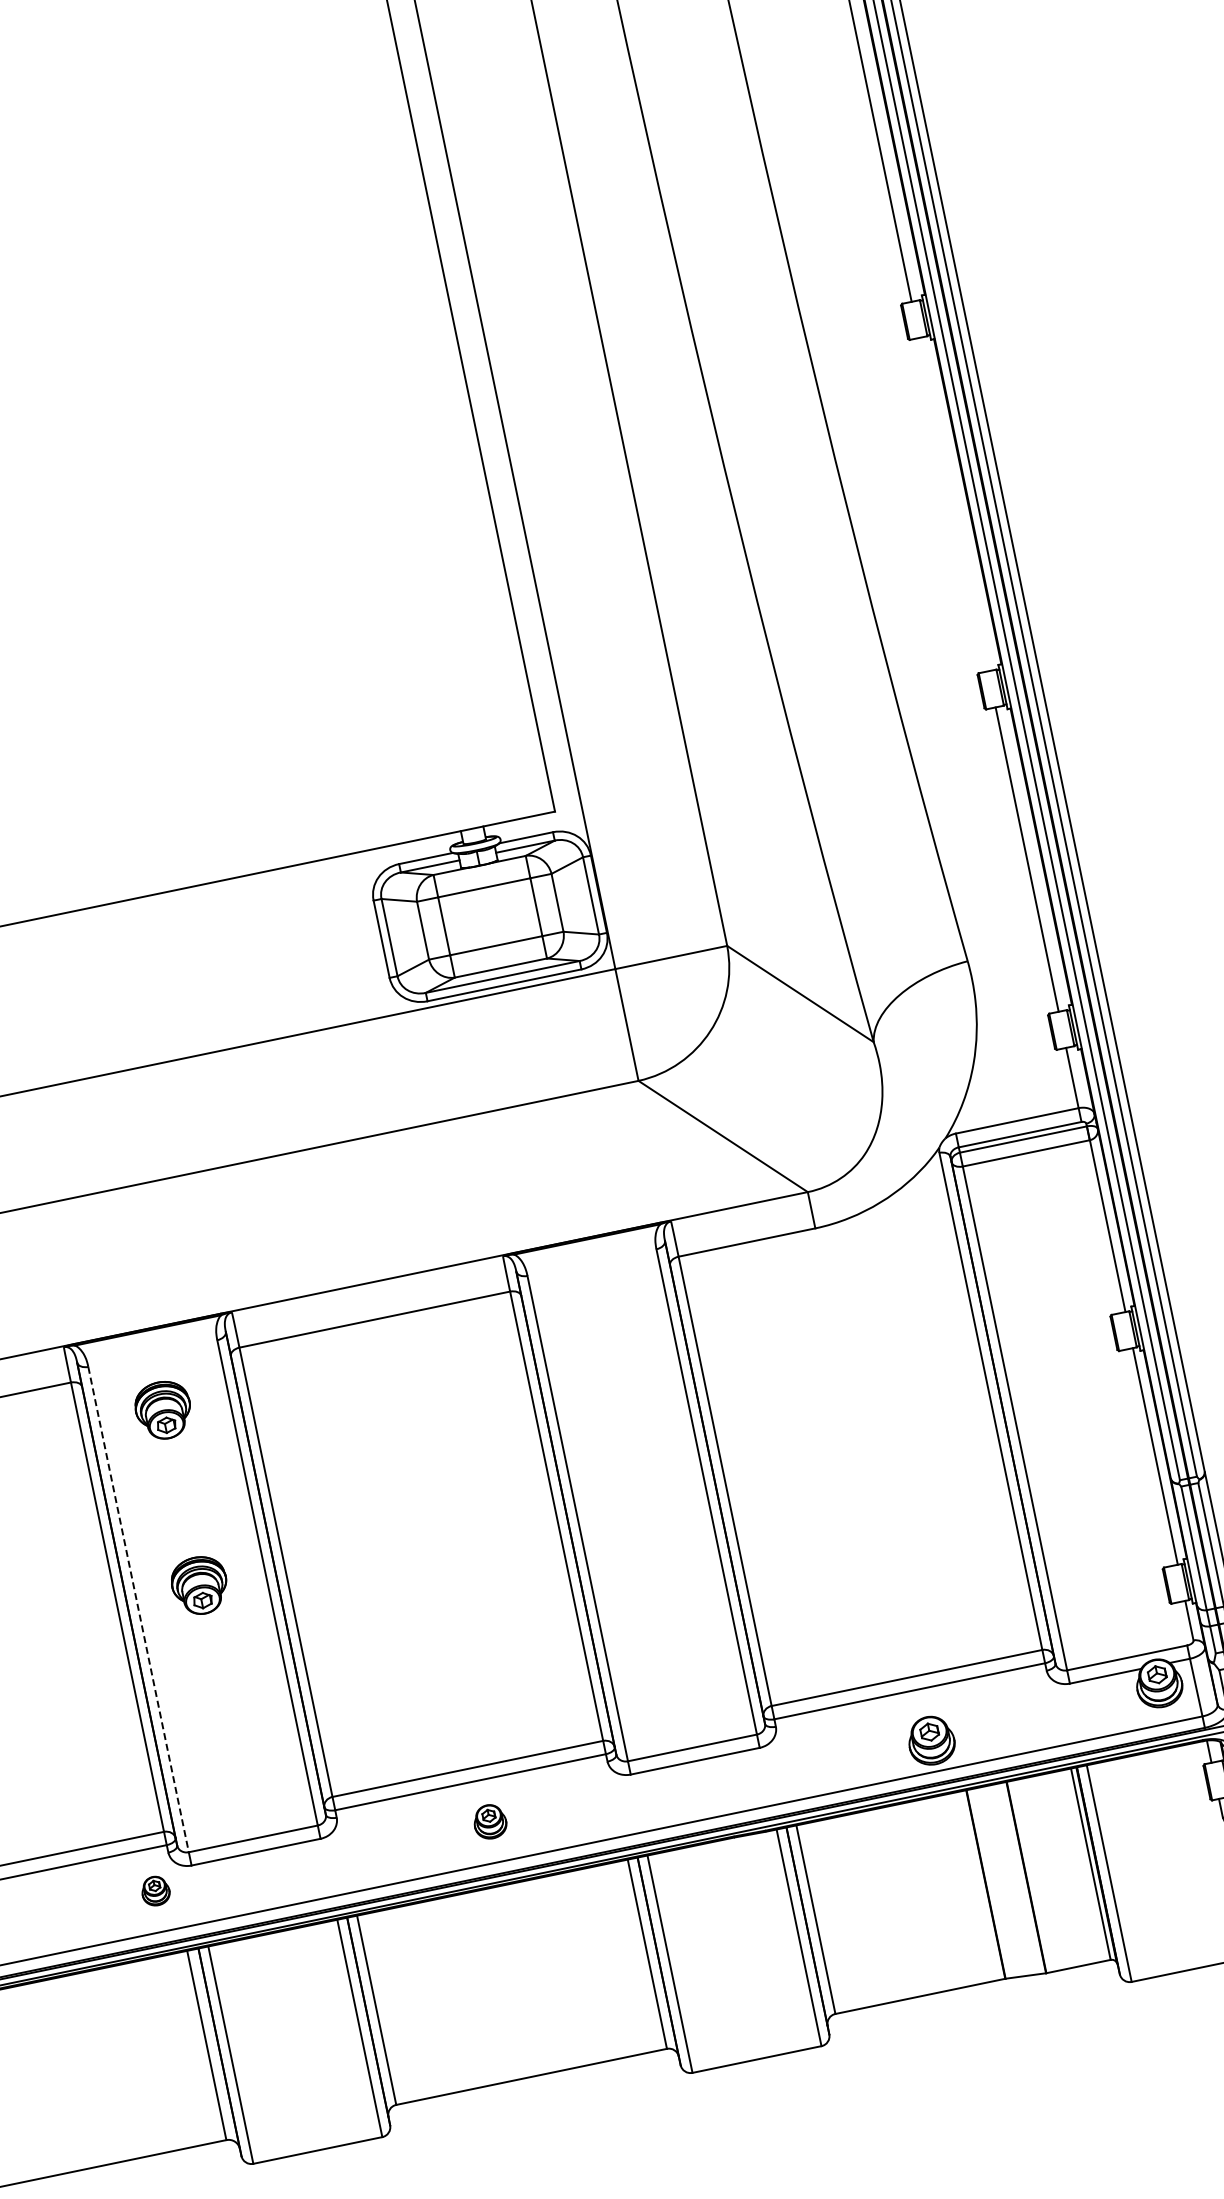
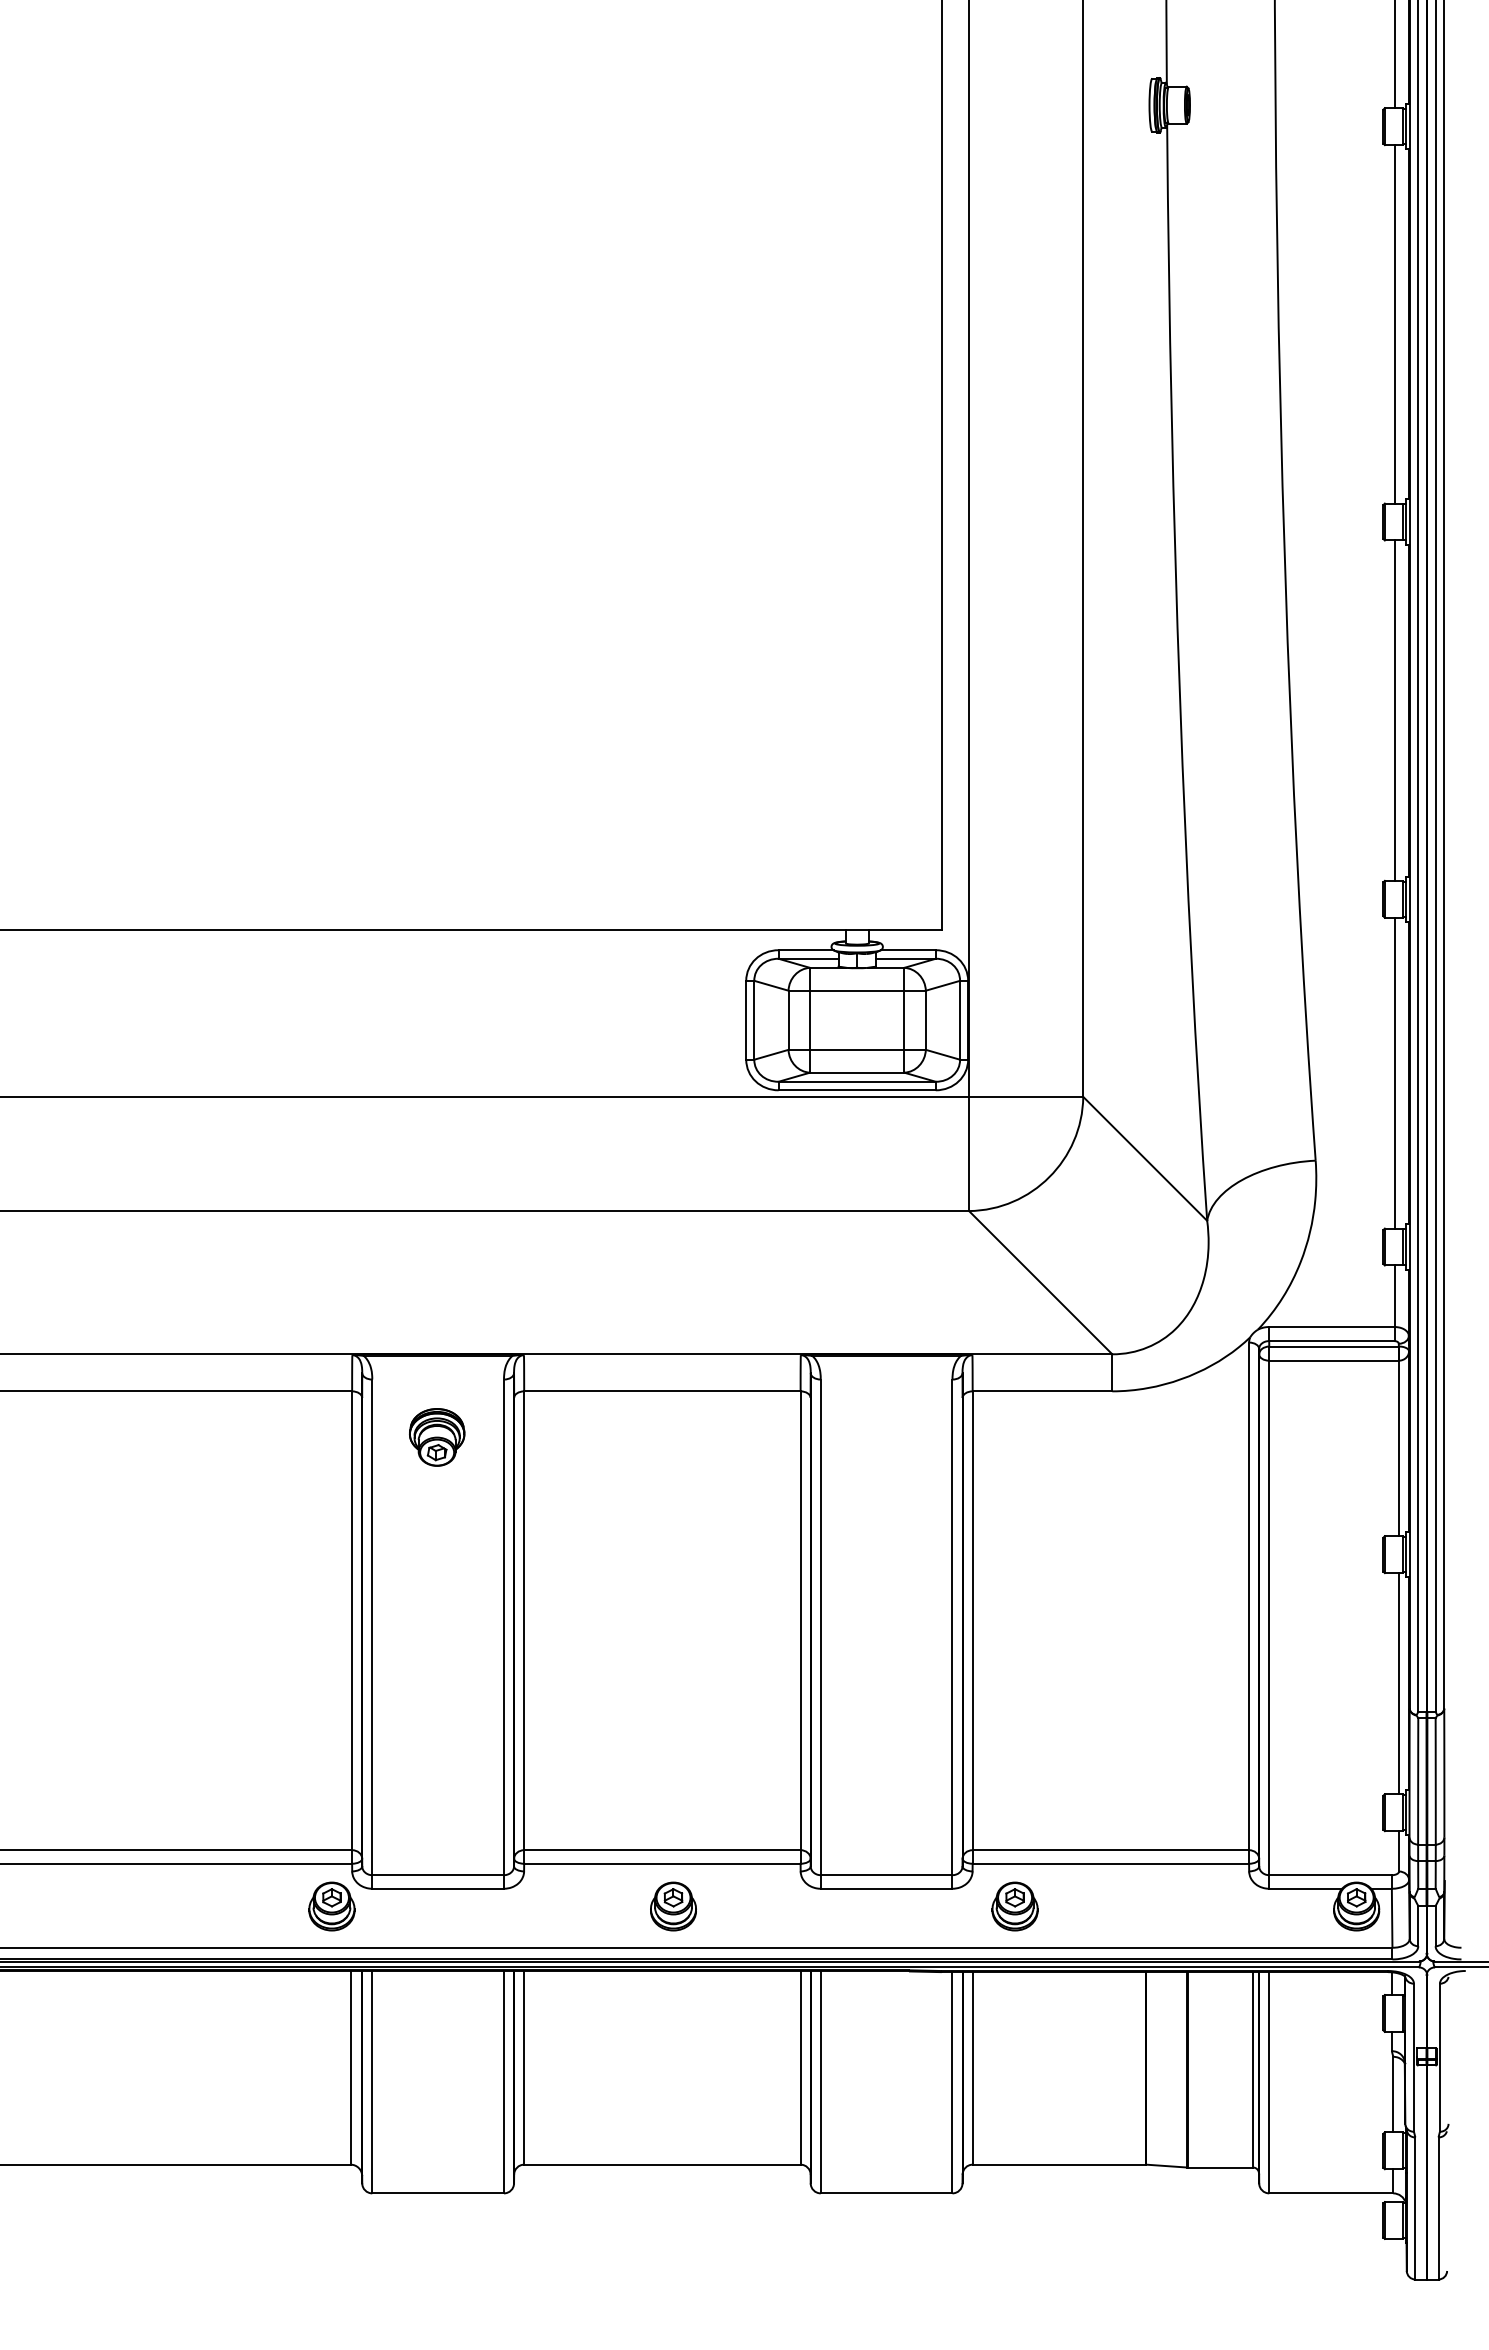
line: (953, 504) -> (1394, 710), added
part: (200, 1585) -> (437, 1616), removed
line: (138, 1609) -> (372, 1627), dashed -> solid
part: (930, 1740) -> (1014, 1906), moved
part: (490, 1821) -> (673, 1906), size x1.43
part: (155, 1891) -> (331, 1906), size x1.67

